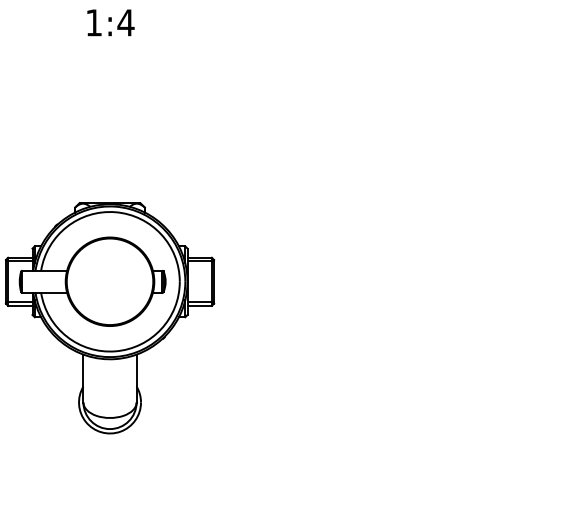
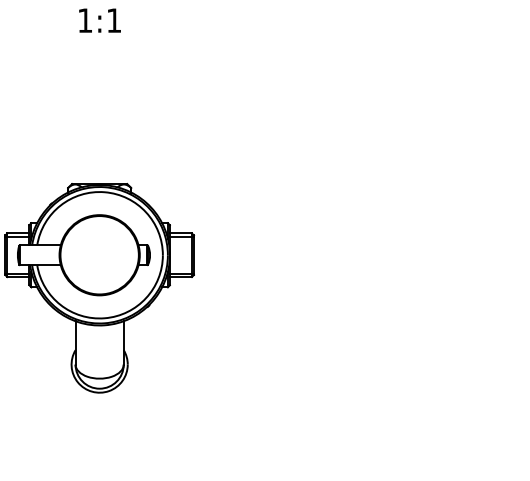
text: (125, 22) -> (113, 20), 1:4 -> 1:1

